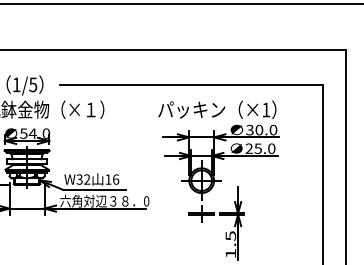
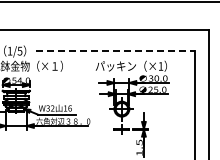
line: (191, 85) -> (115, 51), solid -> dashed

